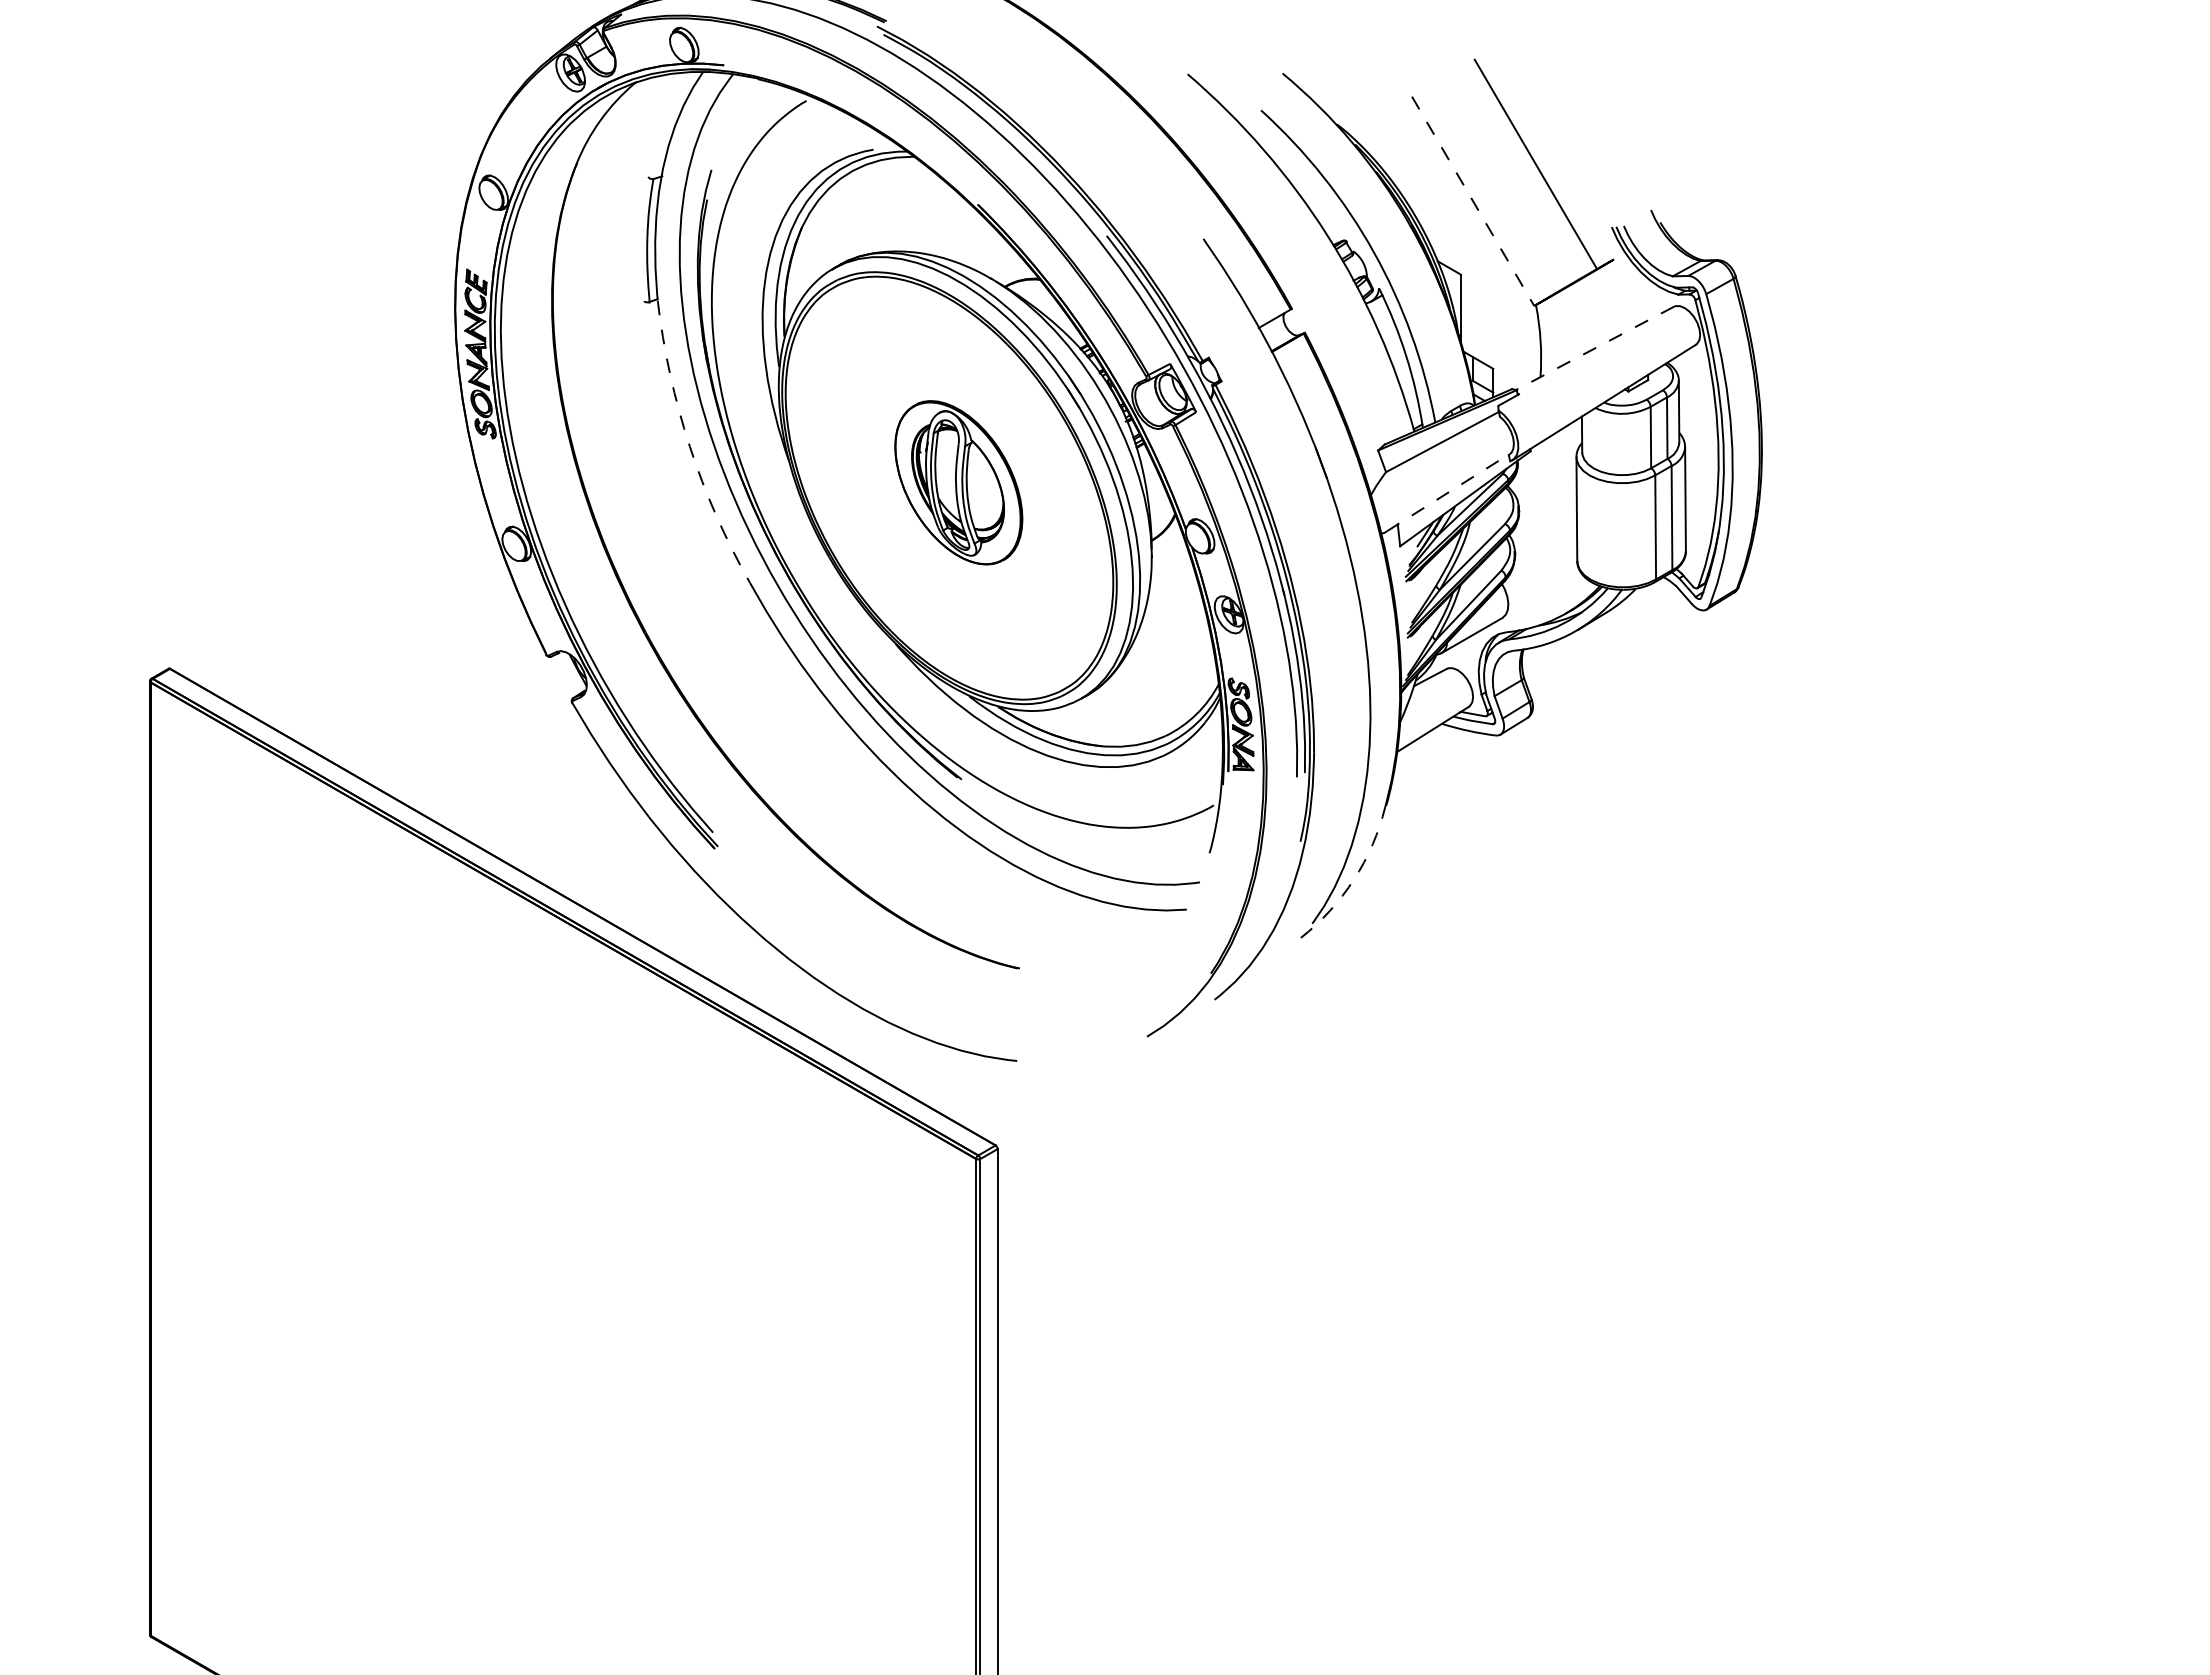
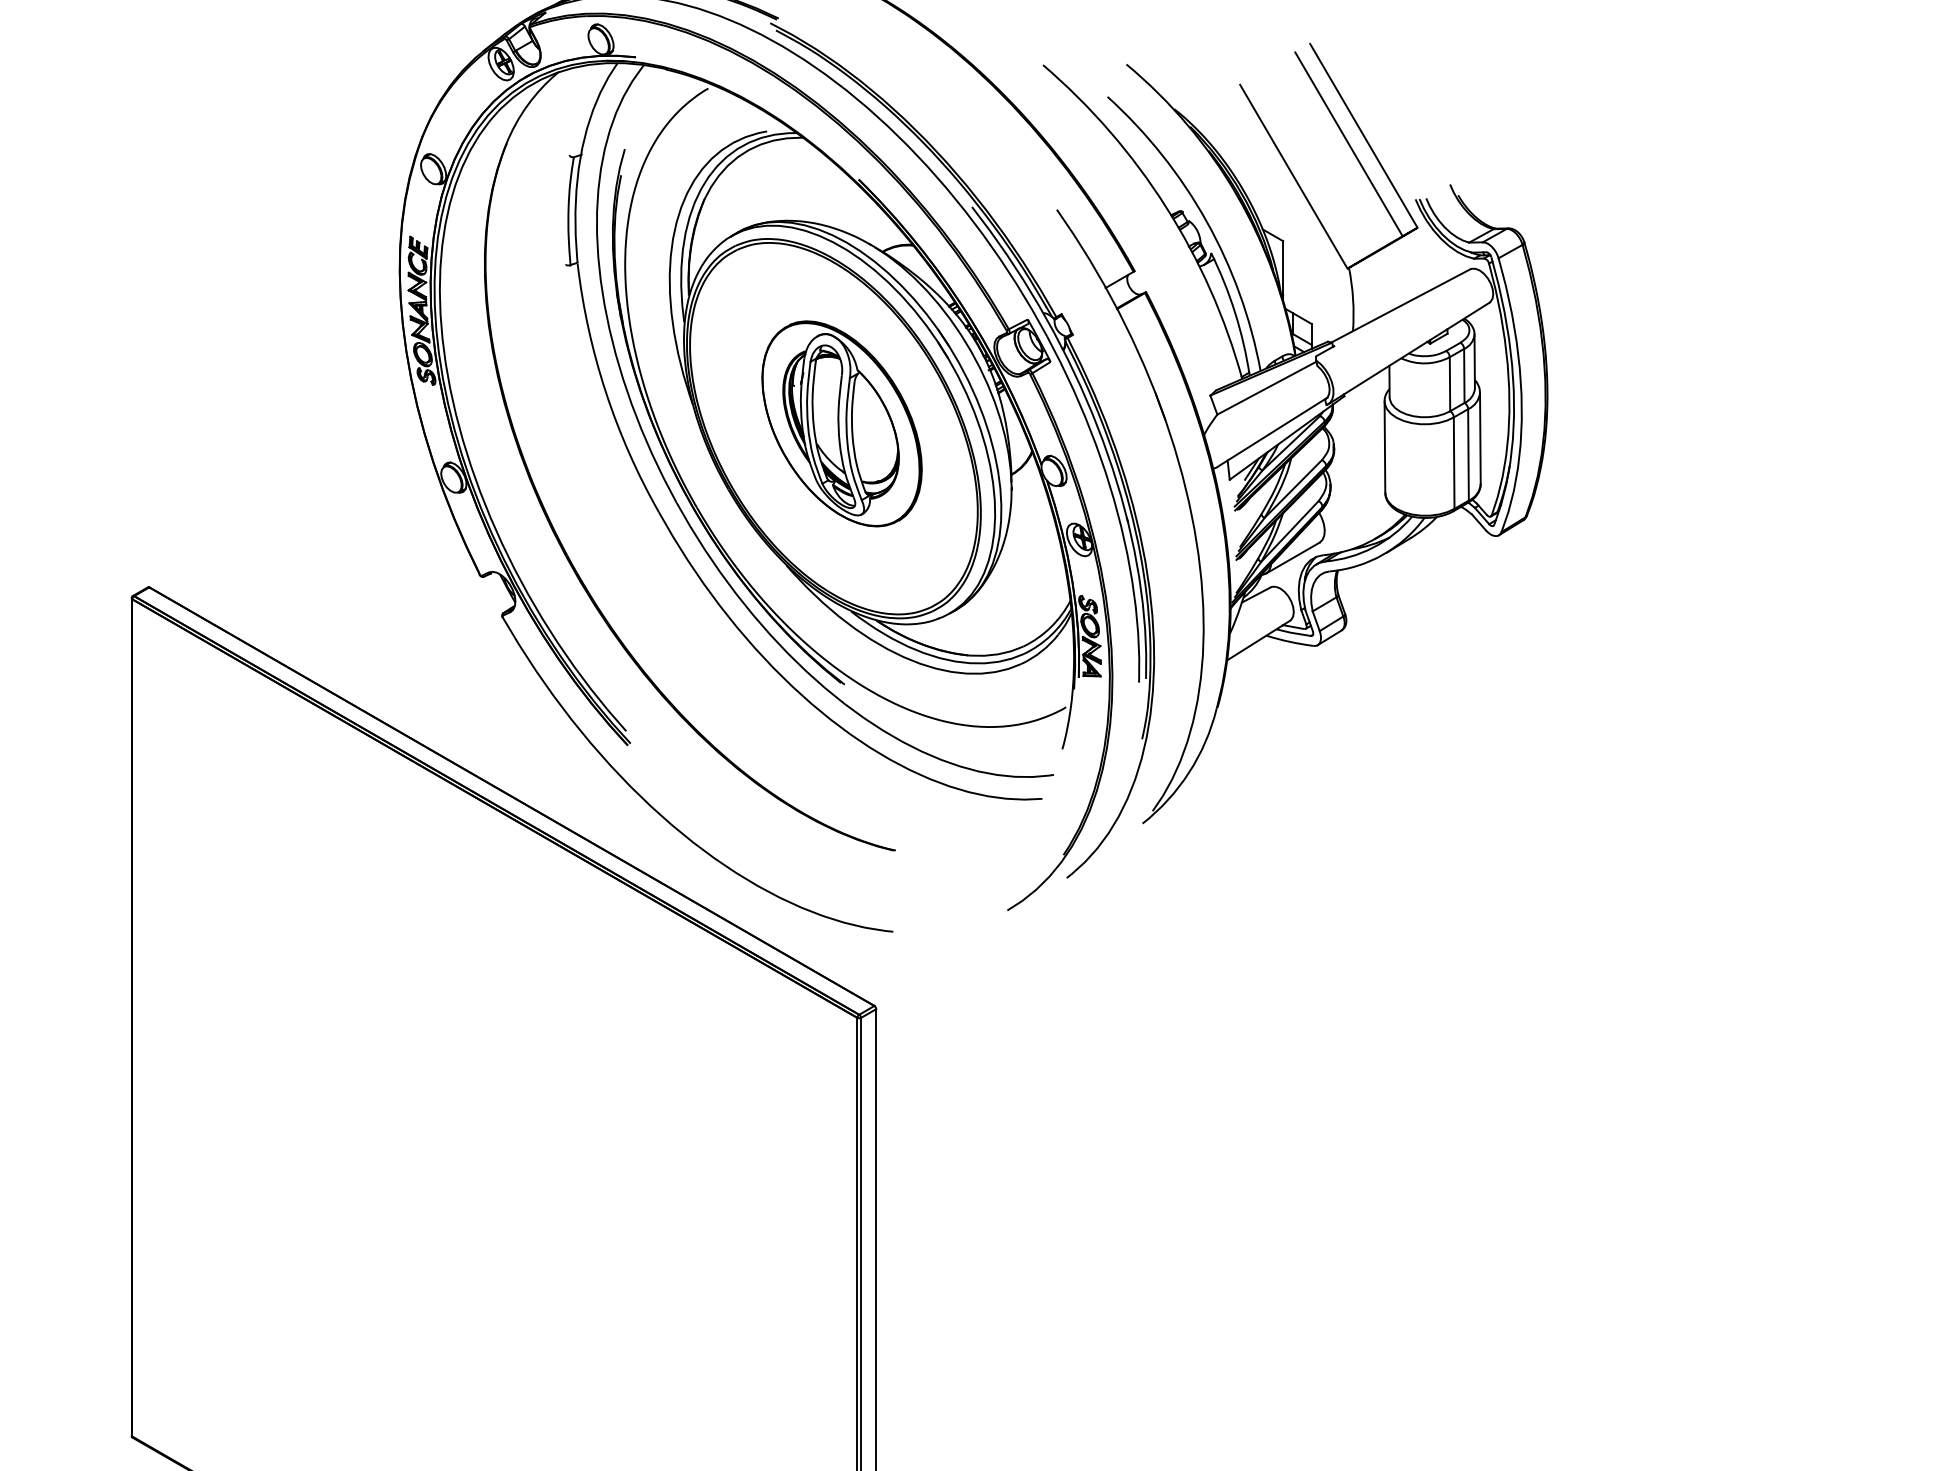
line: (1552, 154) -> (1363, 135), added
line: (1473, 201) -> (1294, 176), dashed -> solid
line: (1594, 348) -> (1400, 306), dashed -> solid
arc: (689, 446) -> (605, 392), dashed -> solid
part: (958, 482) -> (841, 423), size x1.43
line: (1449, 492) -> (1273, 432), dashed -> solid
arc: (1354, 879) -> (1189, 772), dashed -> solid

